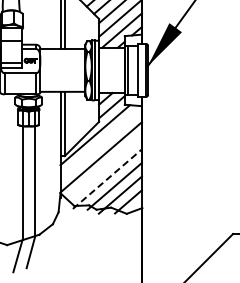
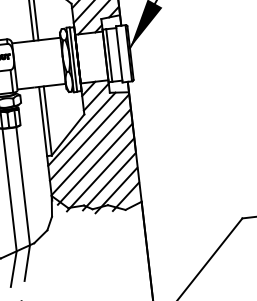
line: (100, 143) -> (88, 137), added
line: (103, 168) -> (94, 164), added
line: (107, 179) -> (100, 175), dashed -> solid

